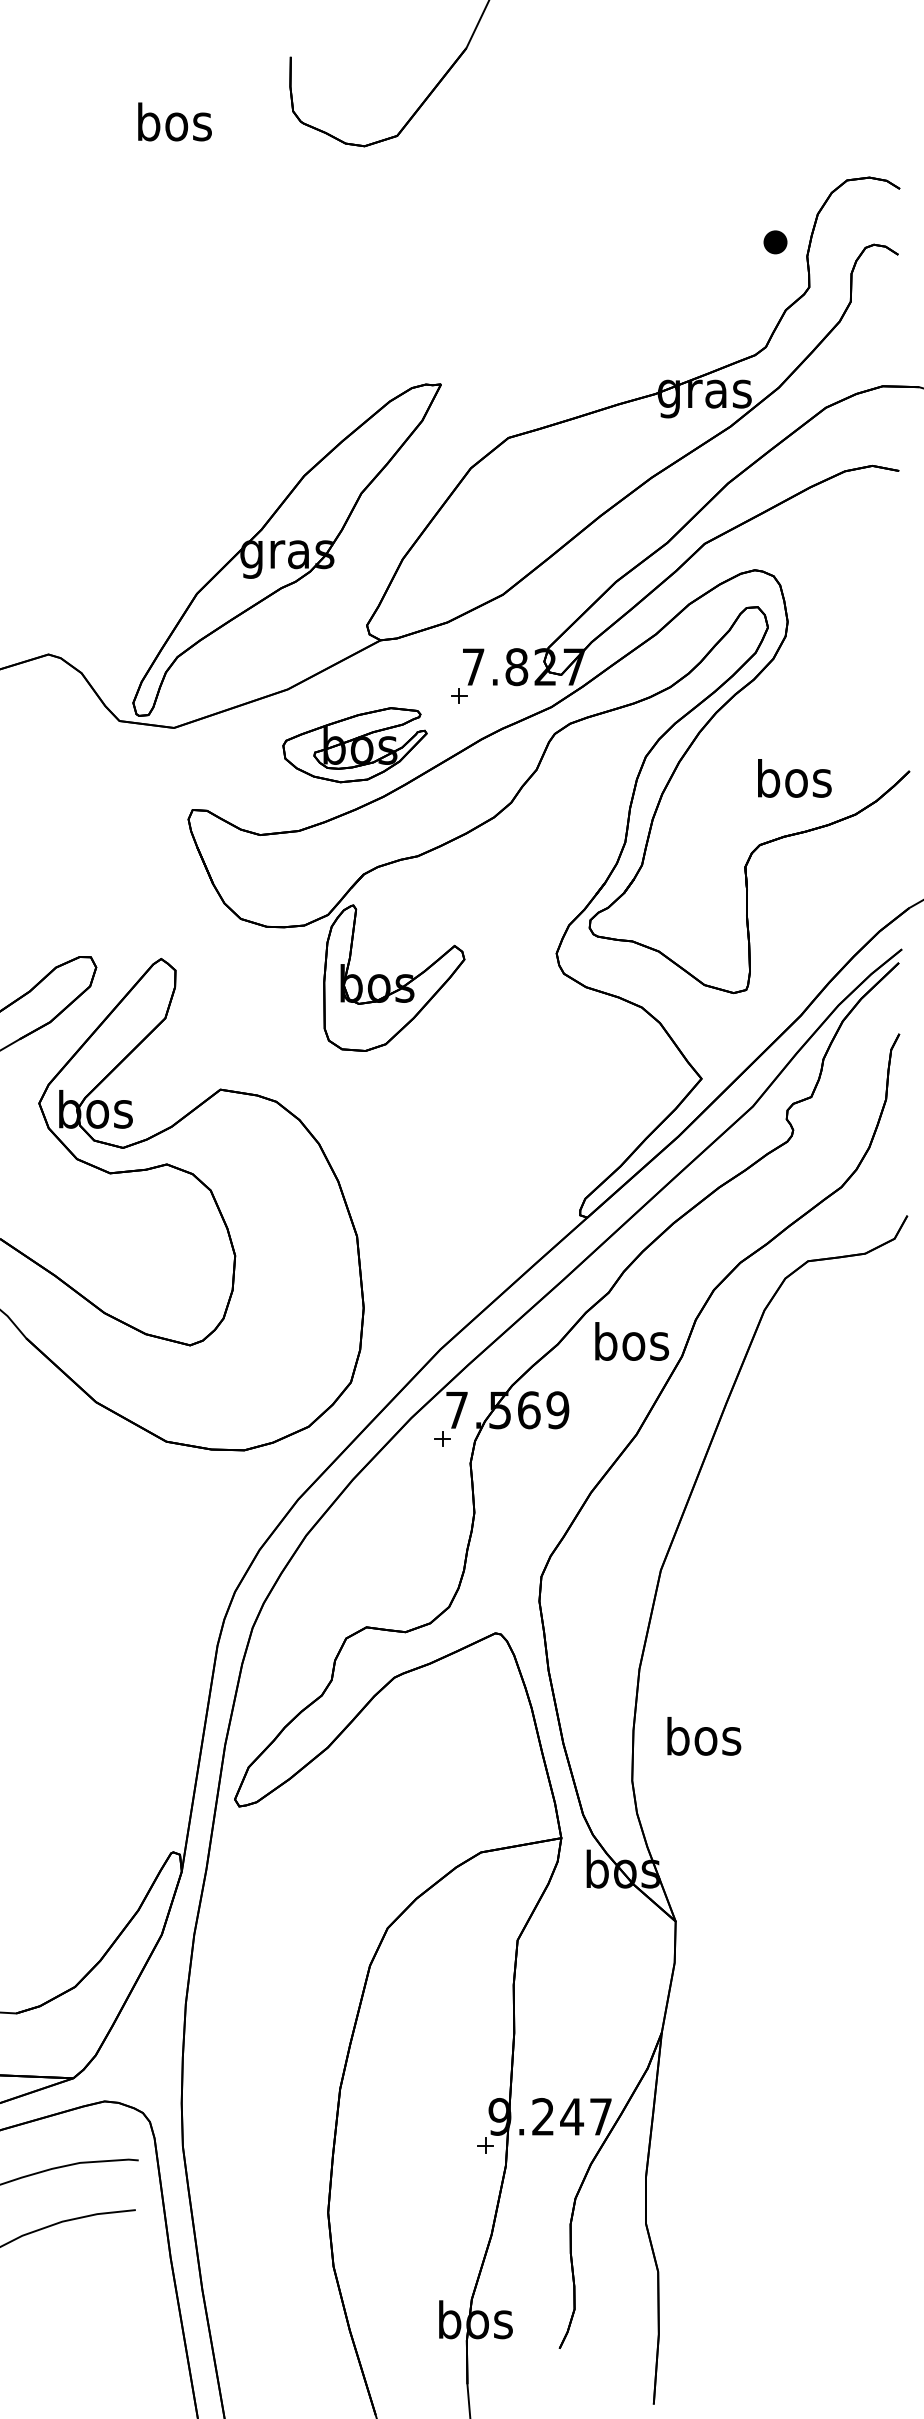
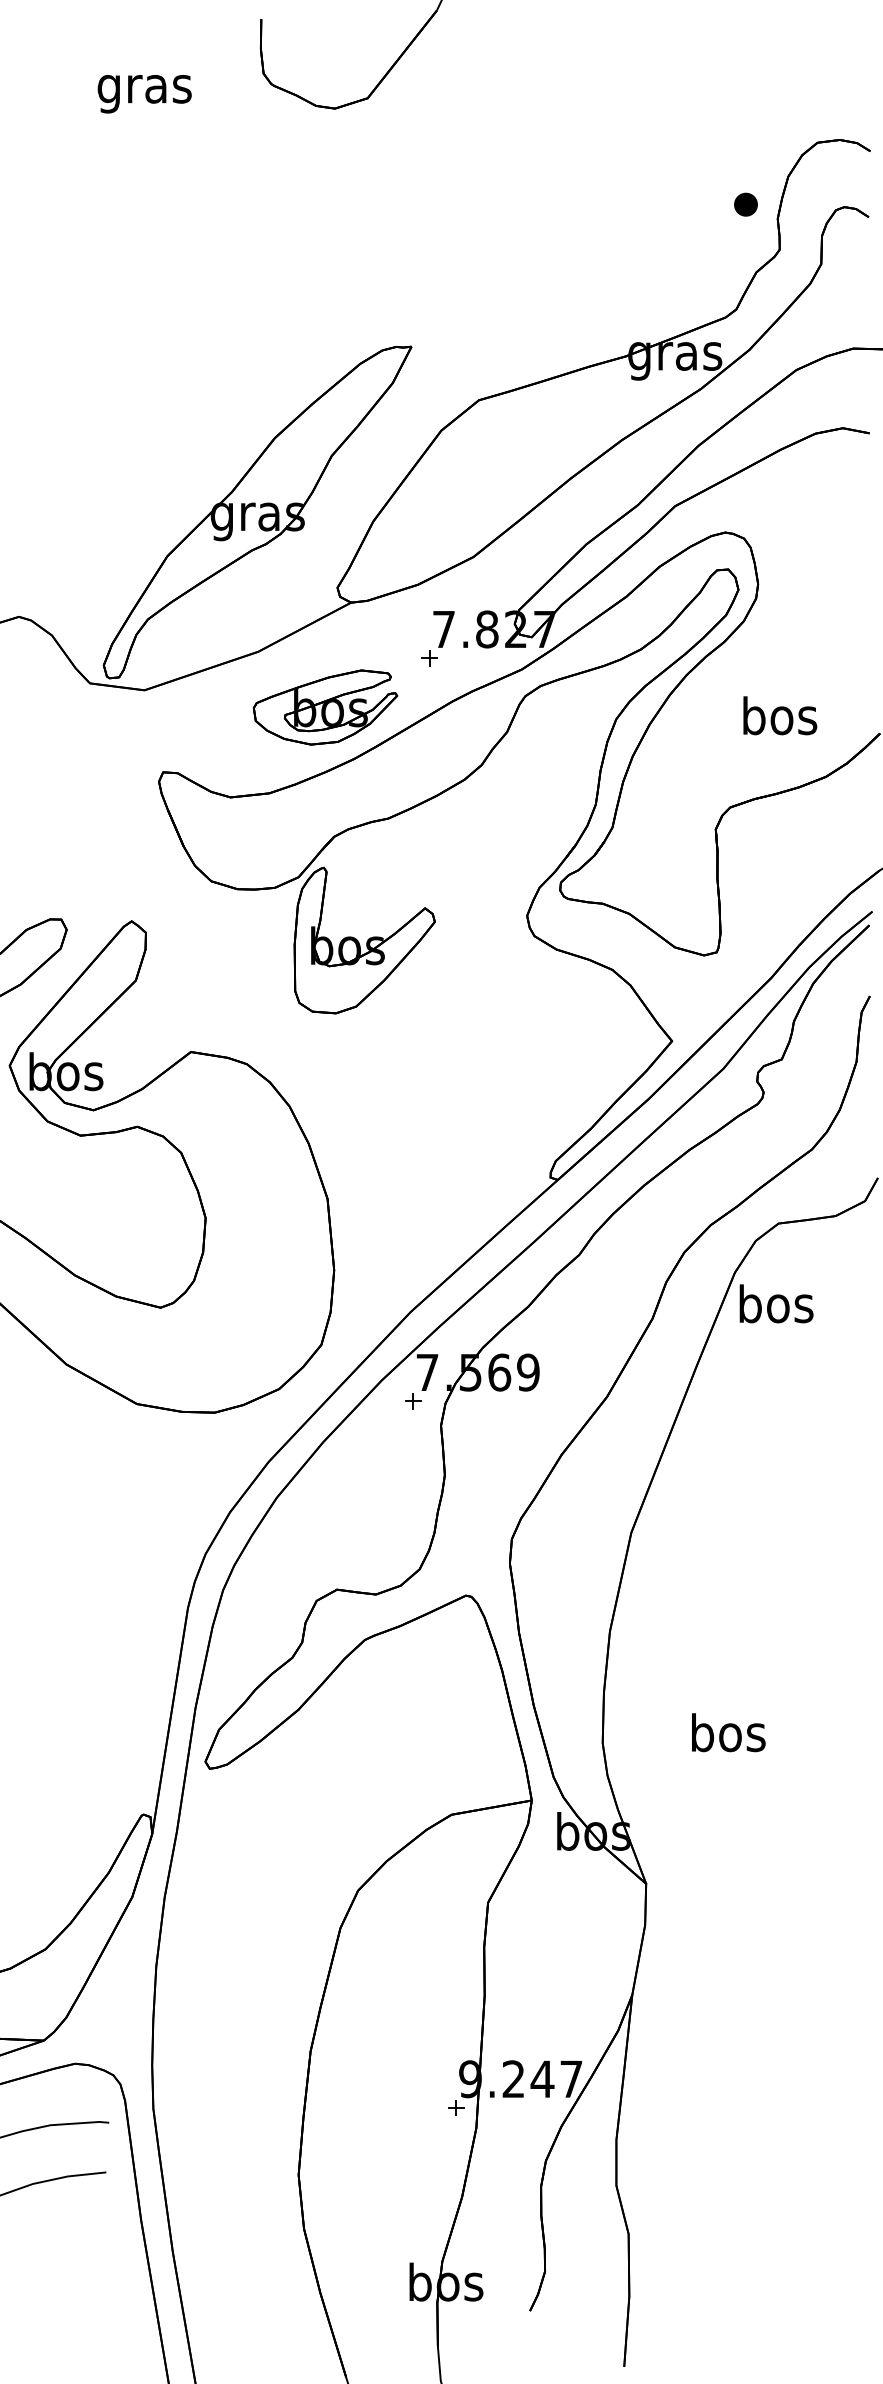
text: (174, 126) -> (144, 88), bos -> gras
text: (794, 778) -> (779, 715), moved
text: (632, 1341) -> (776, 1303), moved
text: (704, 1736) -> (728, 1732), moved

